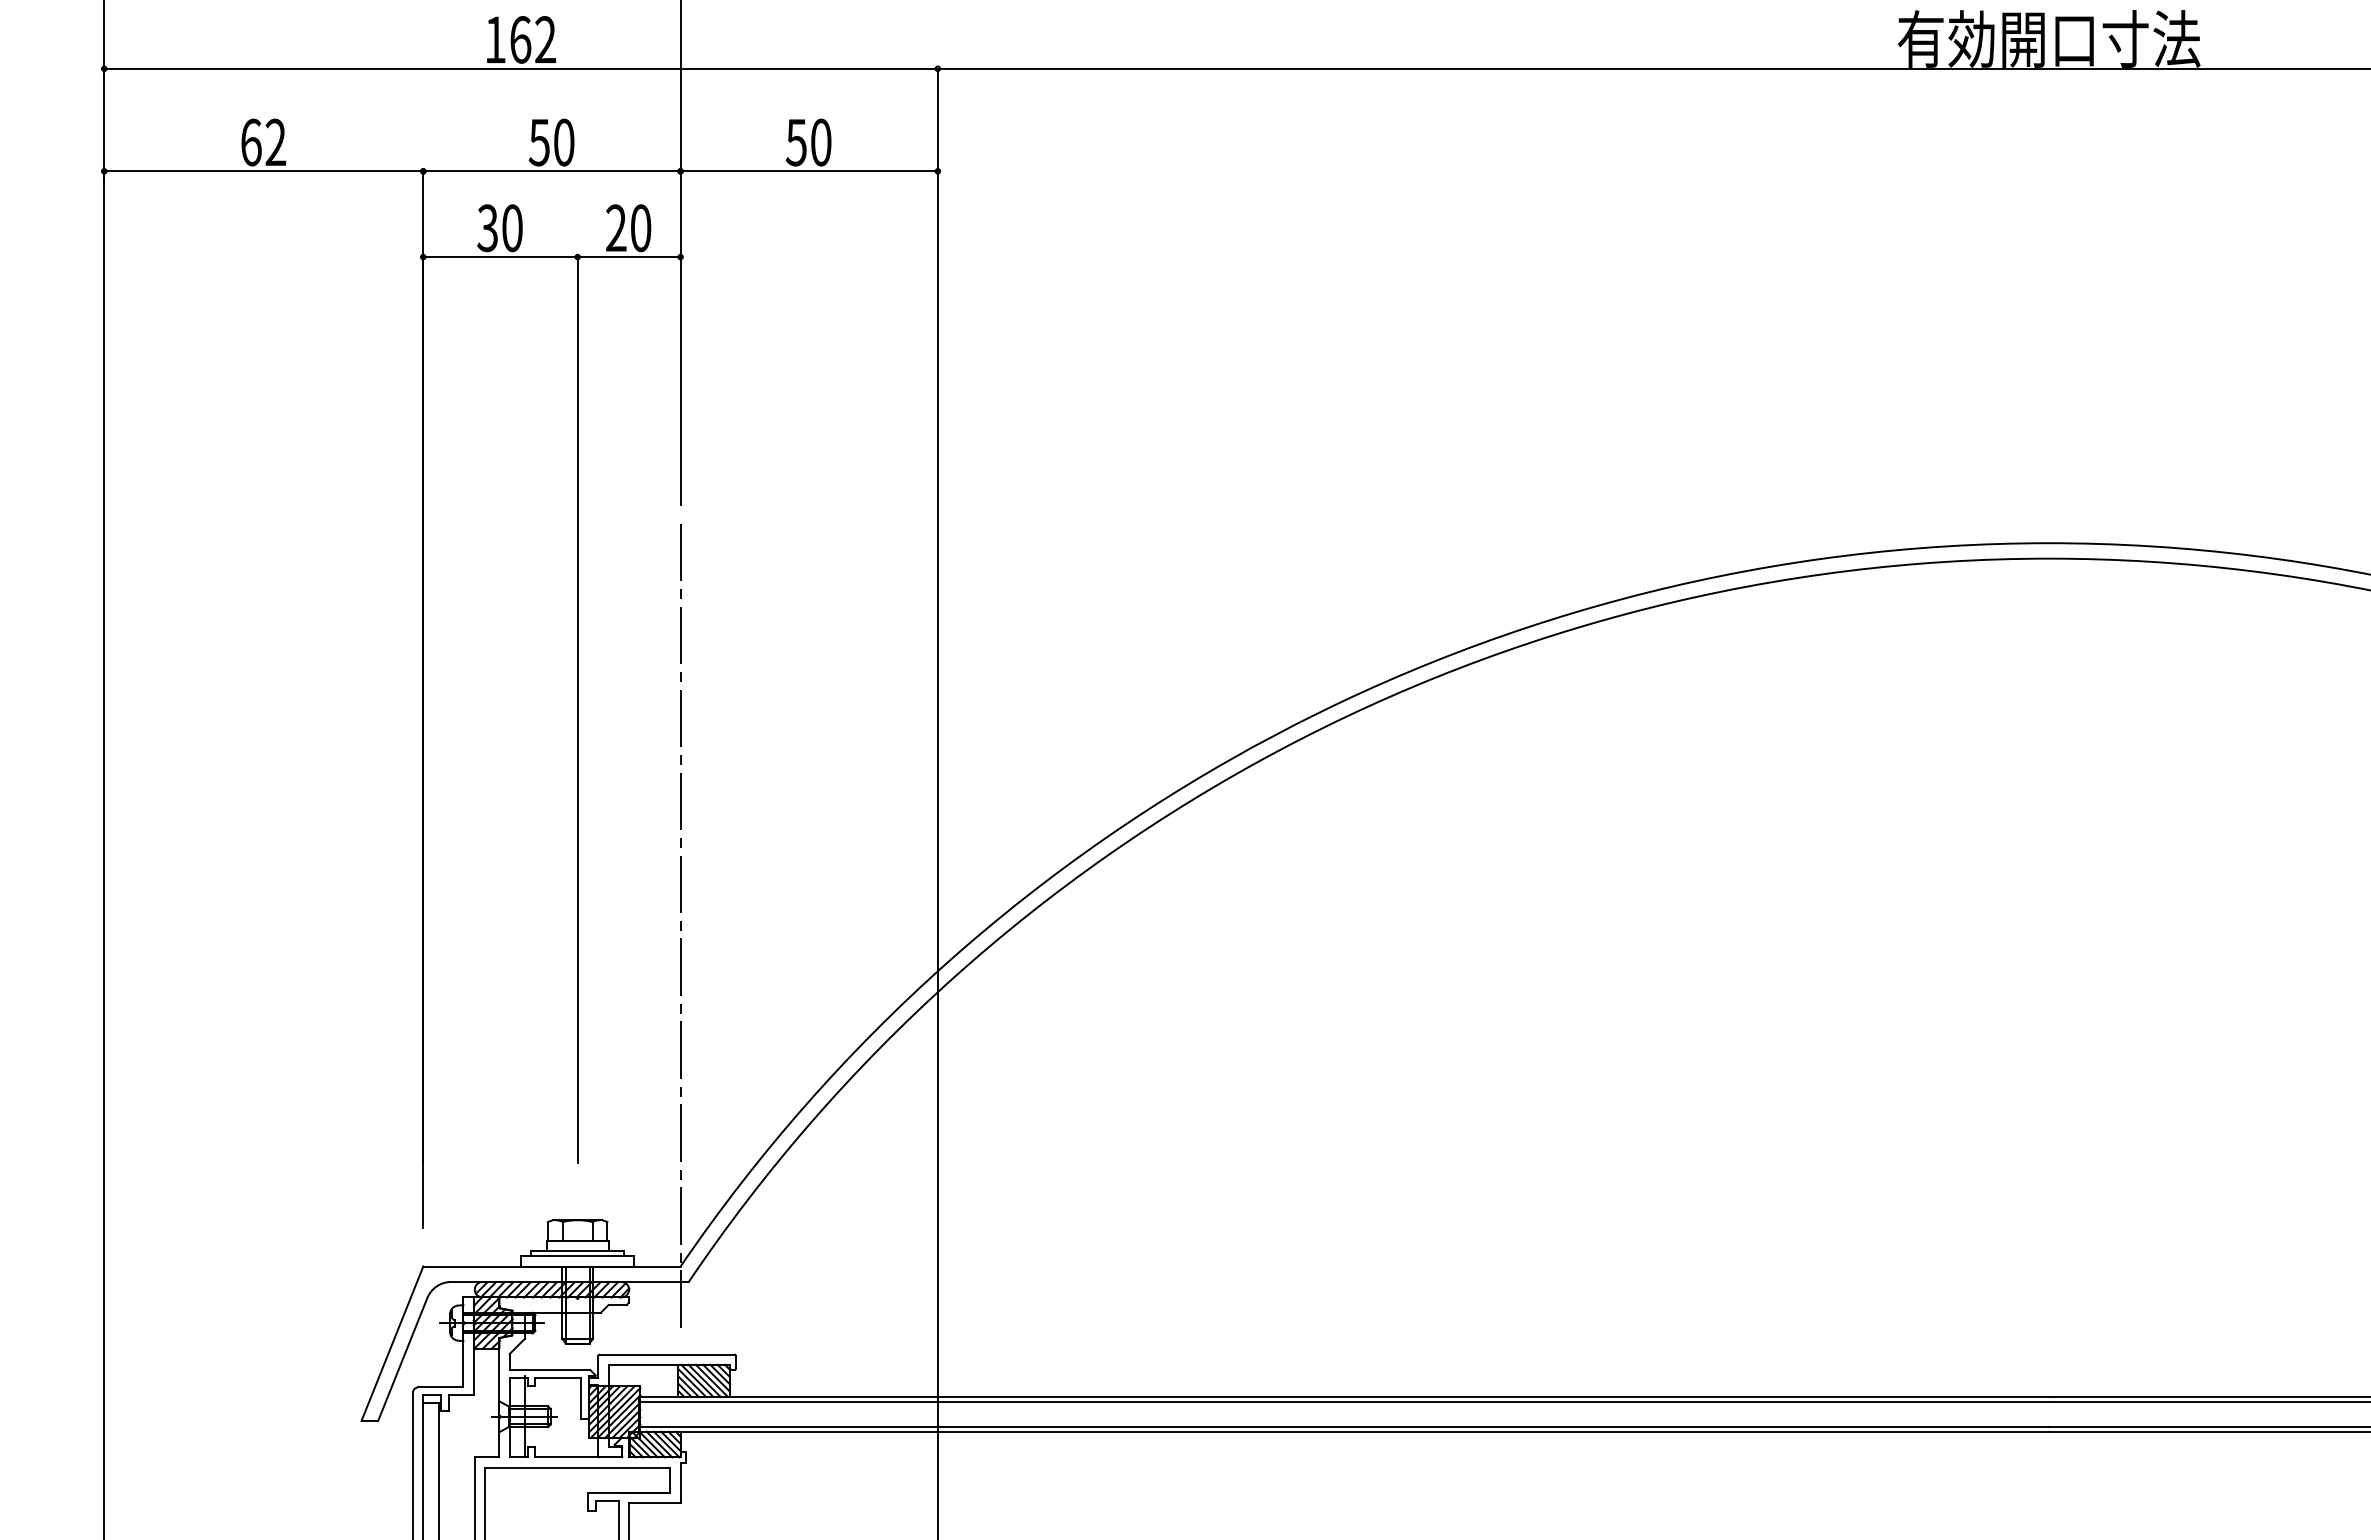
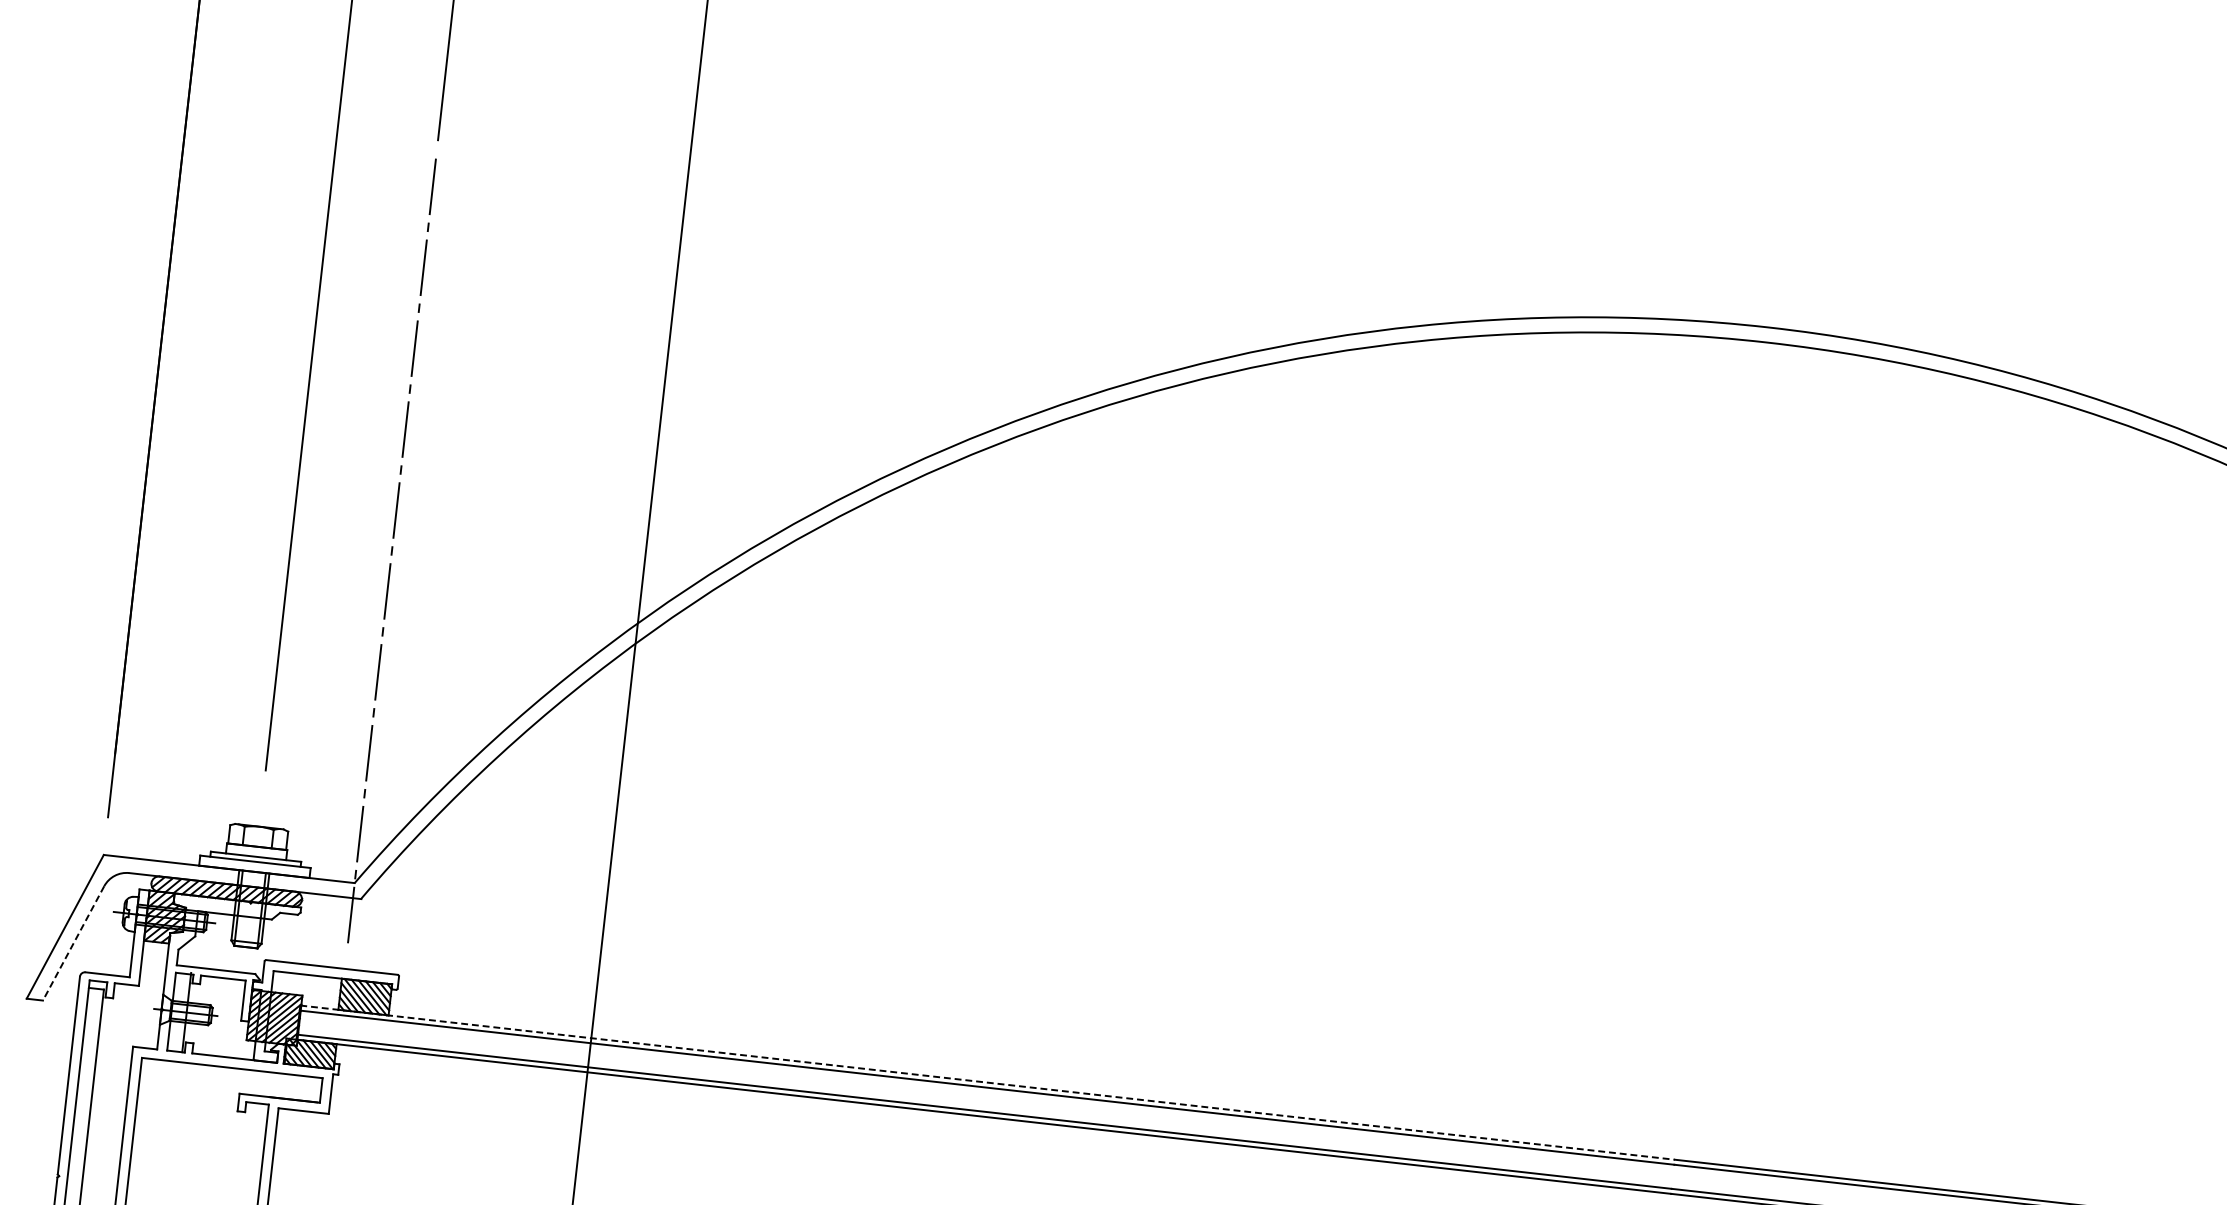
line: (402, 1359) -> (73, 943), solid -> dashed
line: (1344, 1396) -> (987, 1082), solid -> dashed

